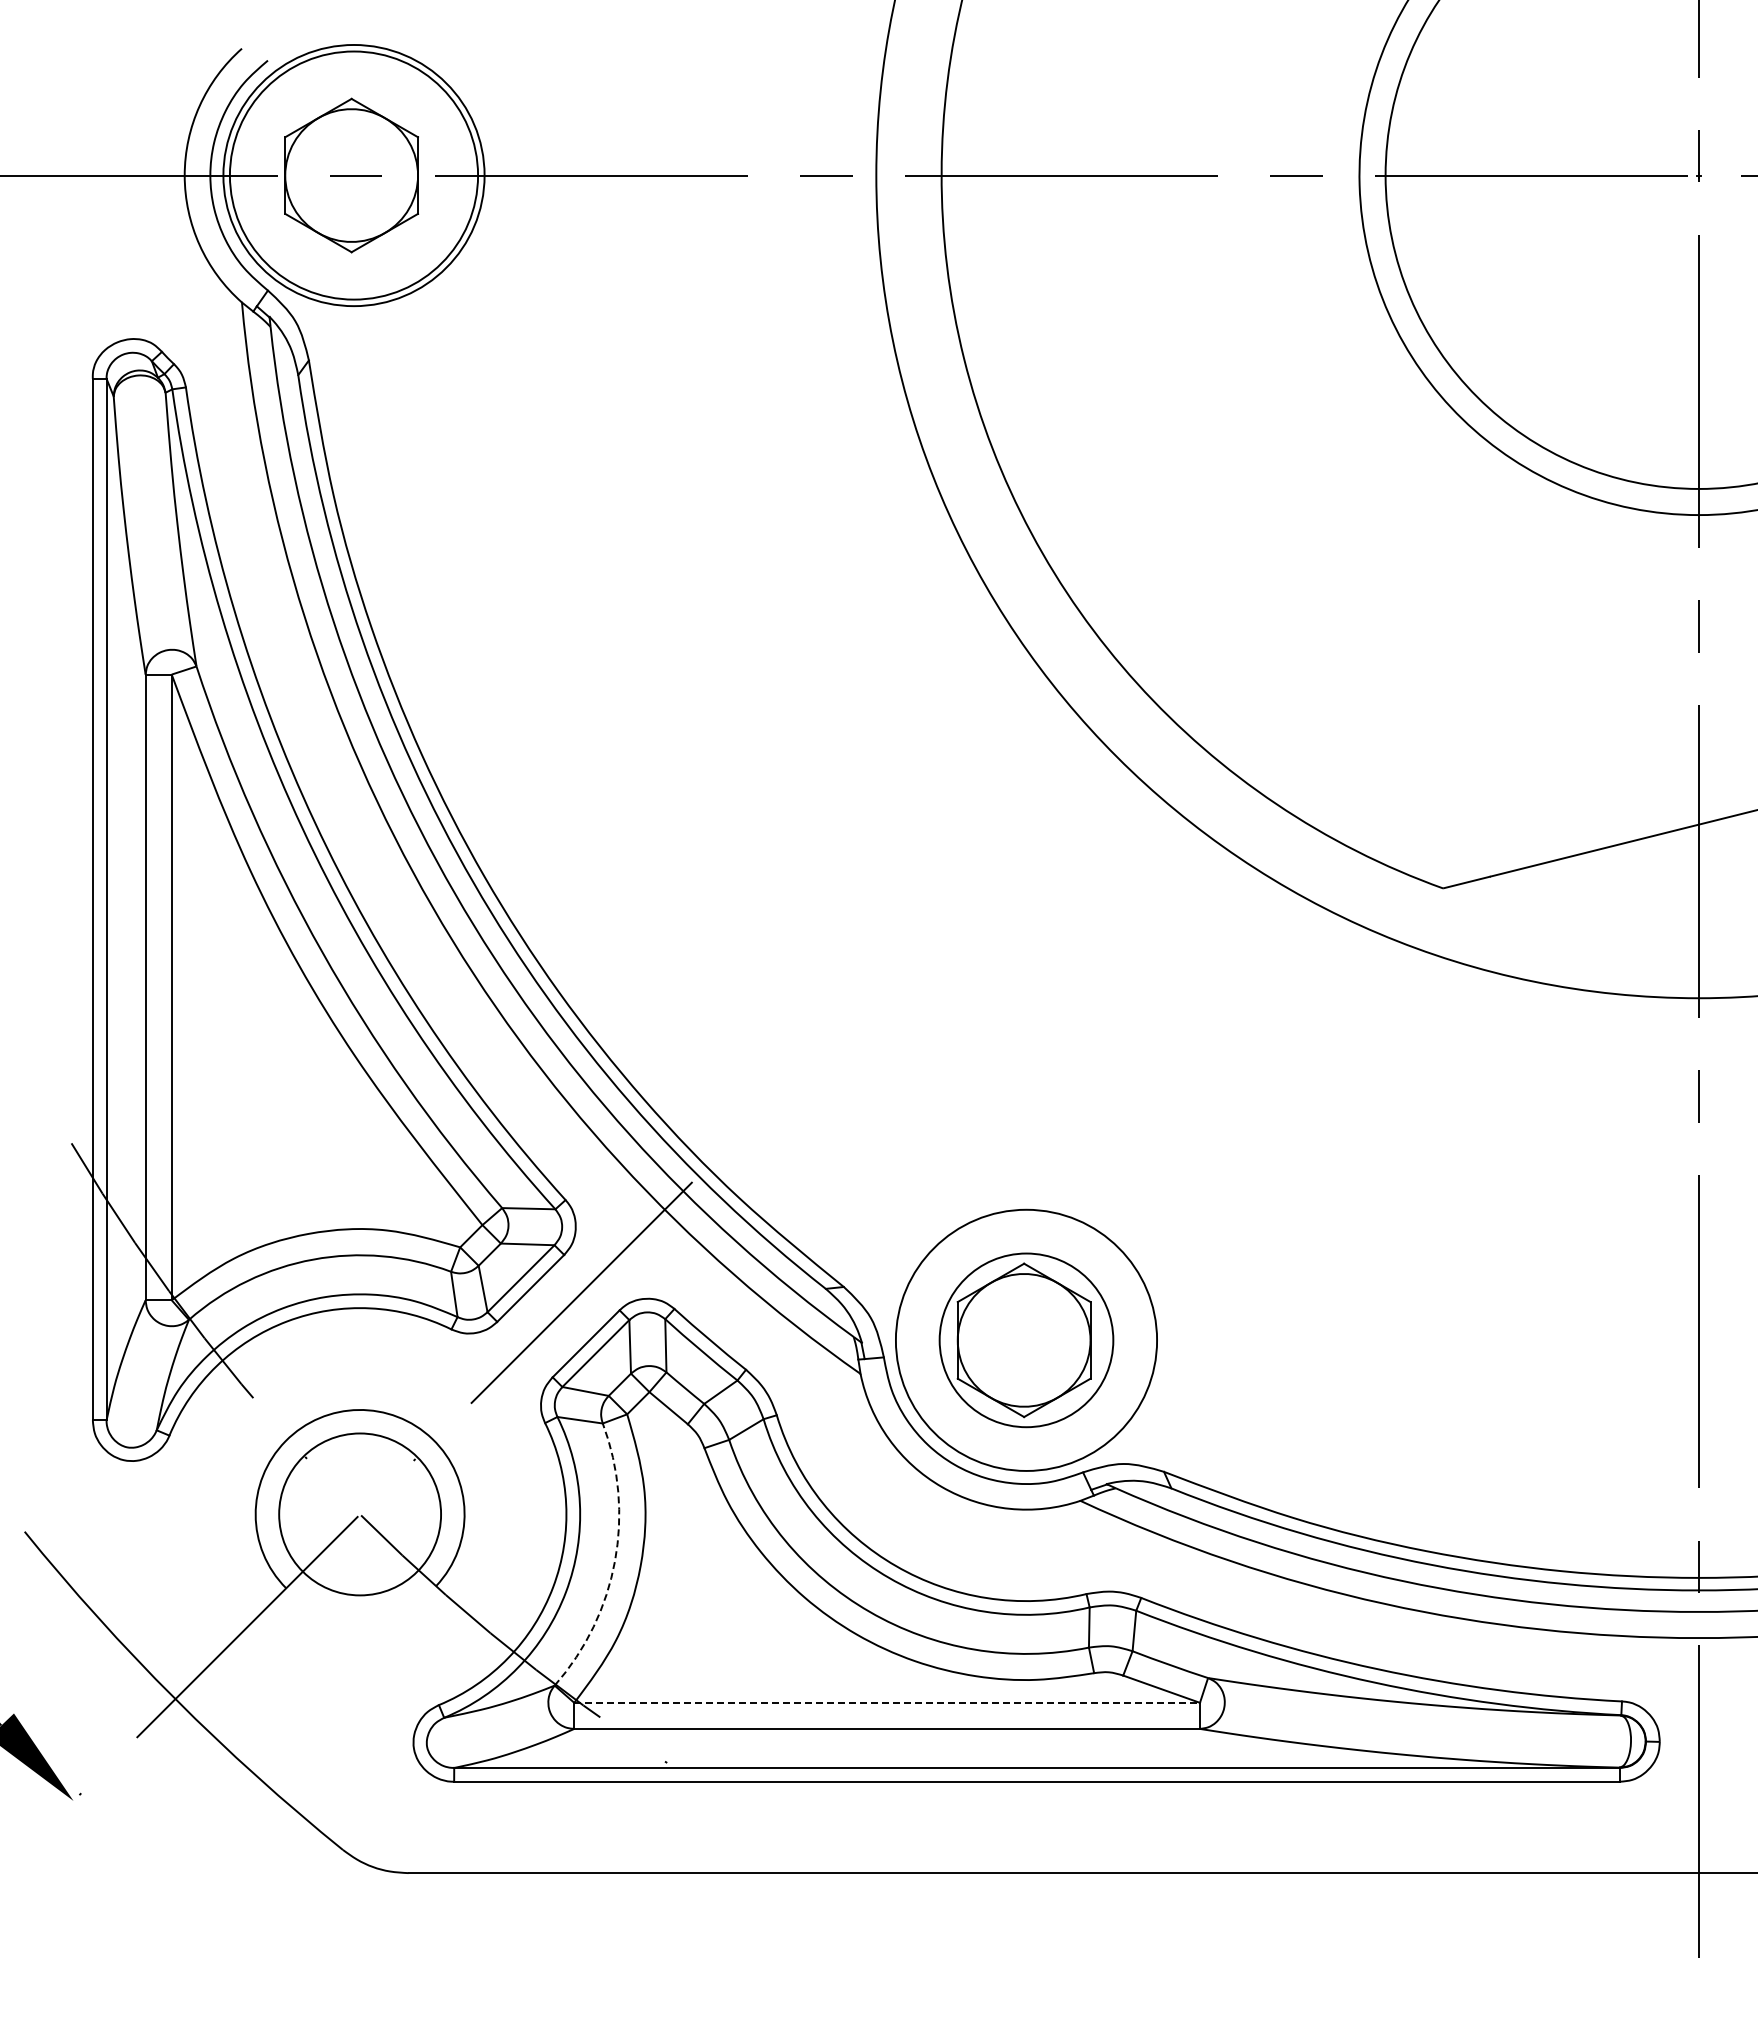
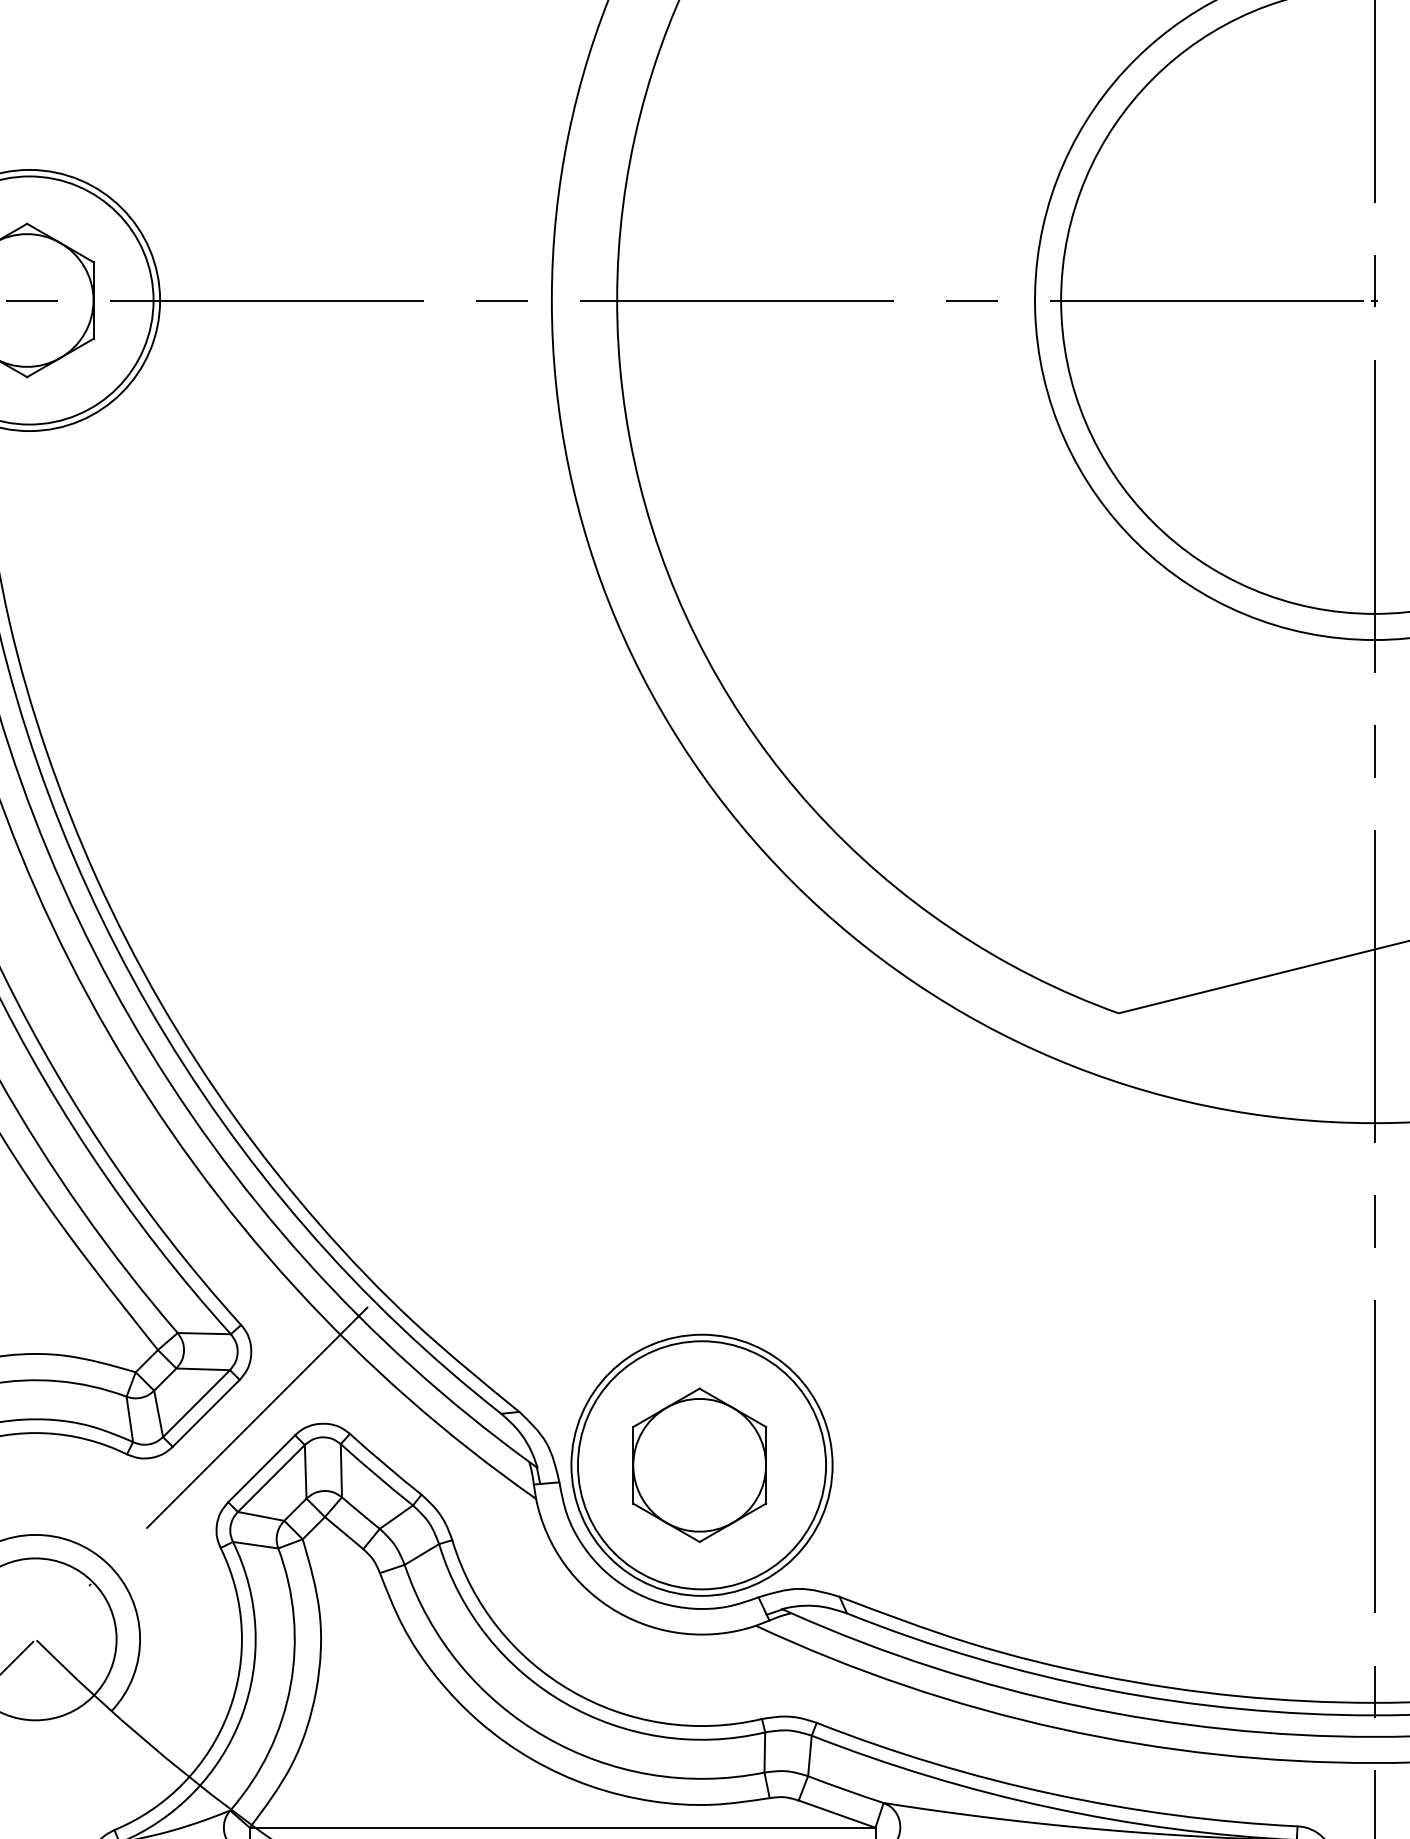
circle: (1026, 1340) -> (702, 1465), size x1.43
arc: (615, 1561) -> (291, 1686), dashed -> solid
line: (887, 1702) -> (563, 1827), dashed -> solid

